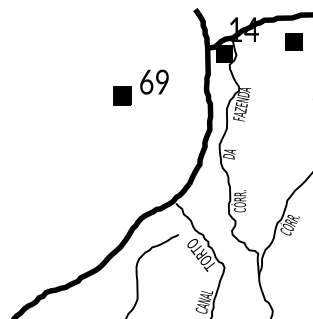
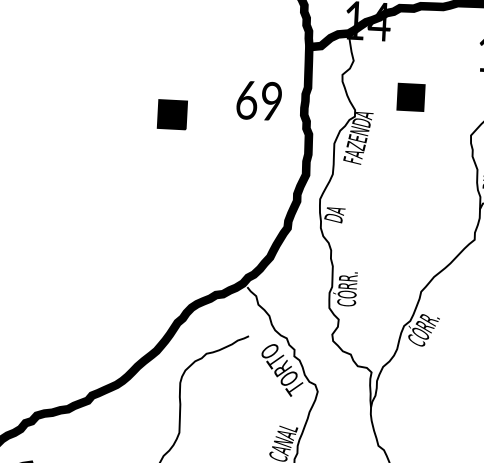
part: (293, 41) -> (409, 96), moved
fill: (224, 53) -> (335, 56), removed
text: (154, 81) -> (259, 99), moved

